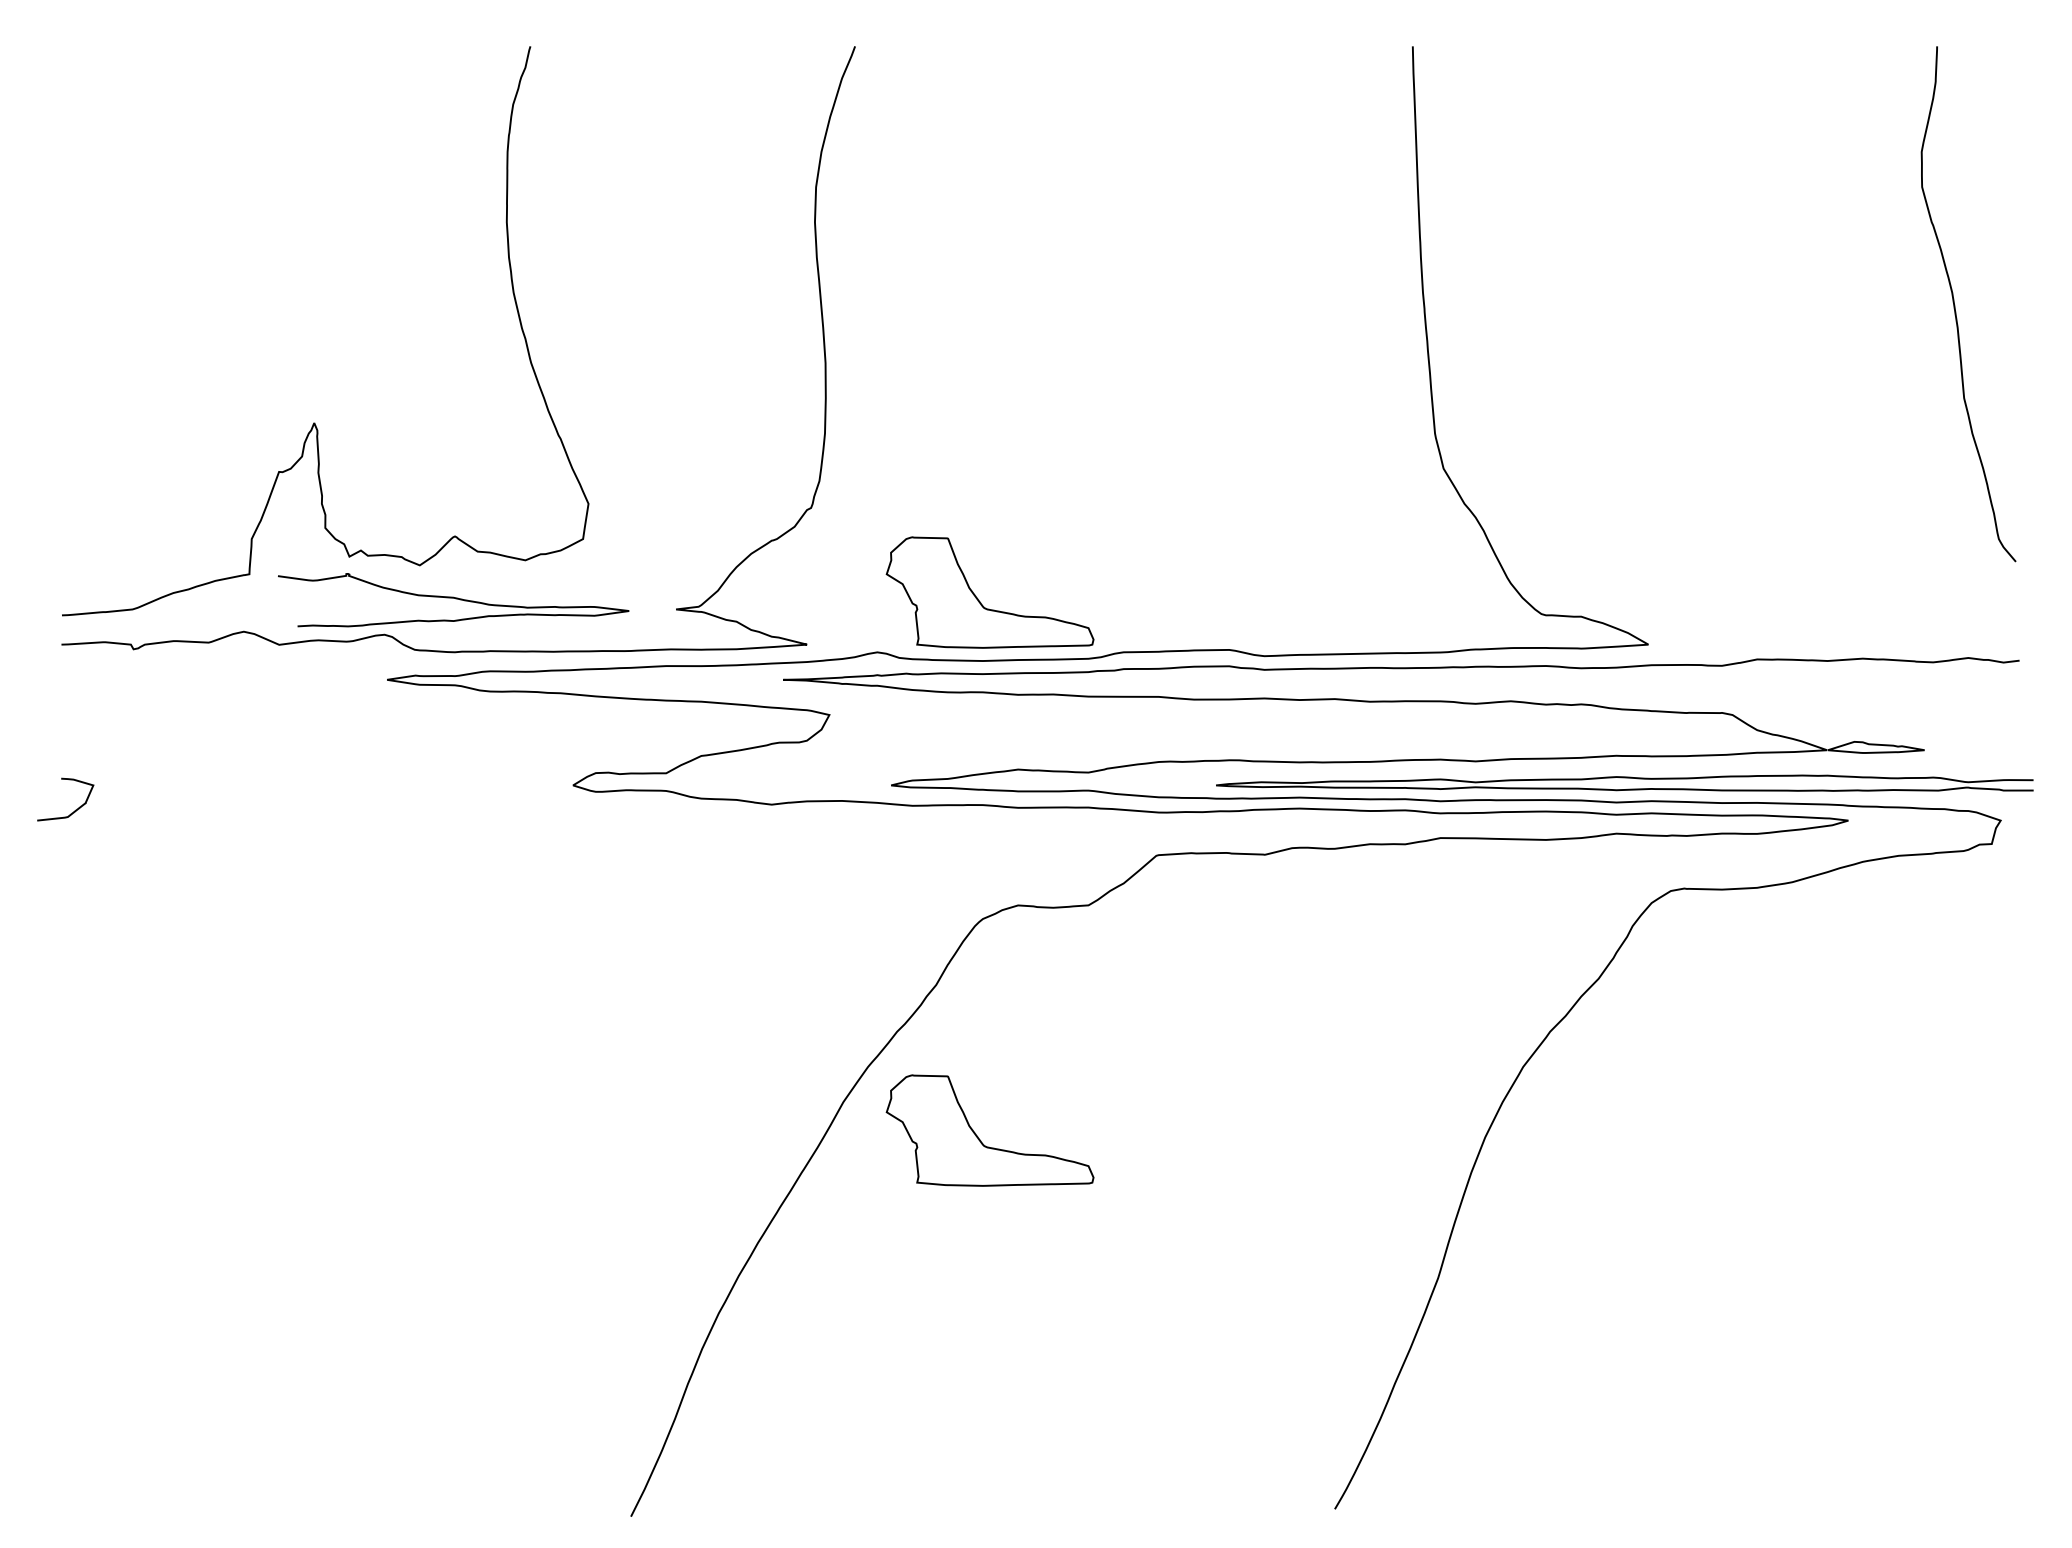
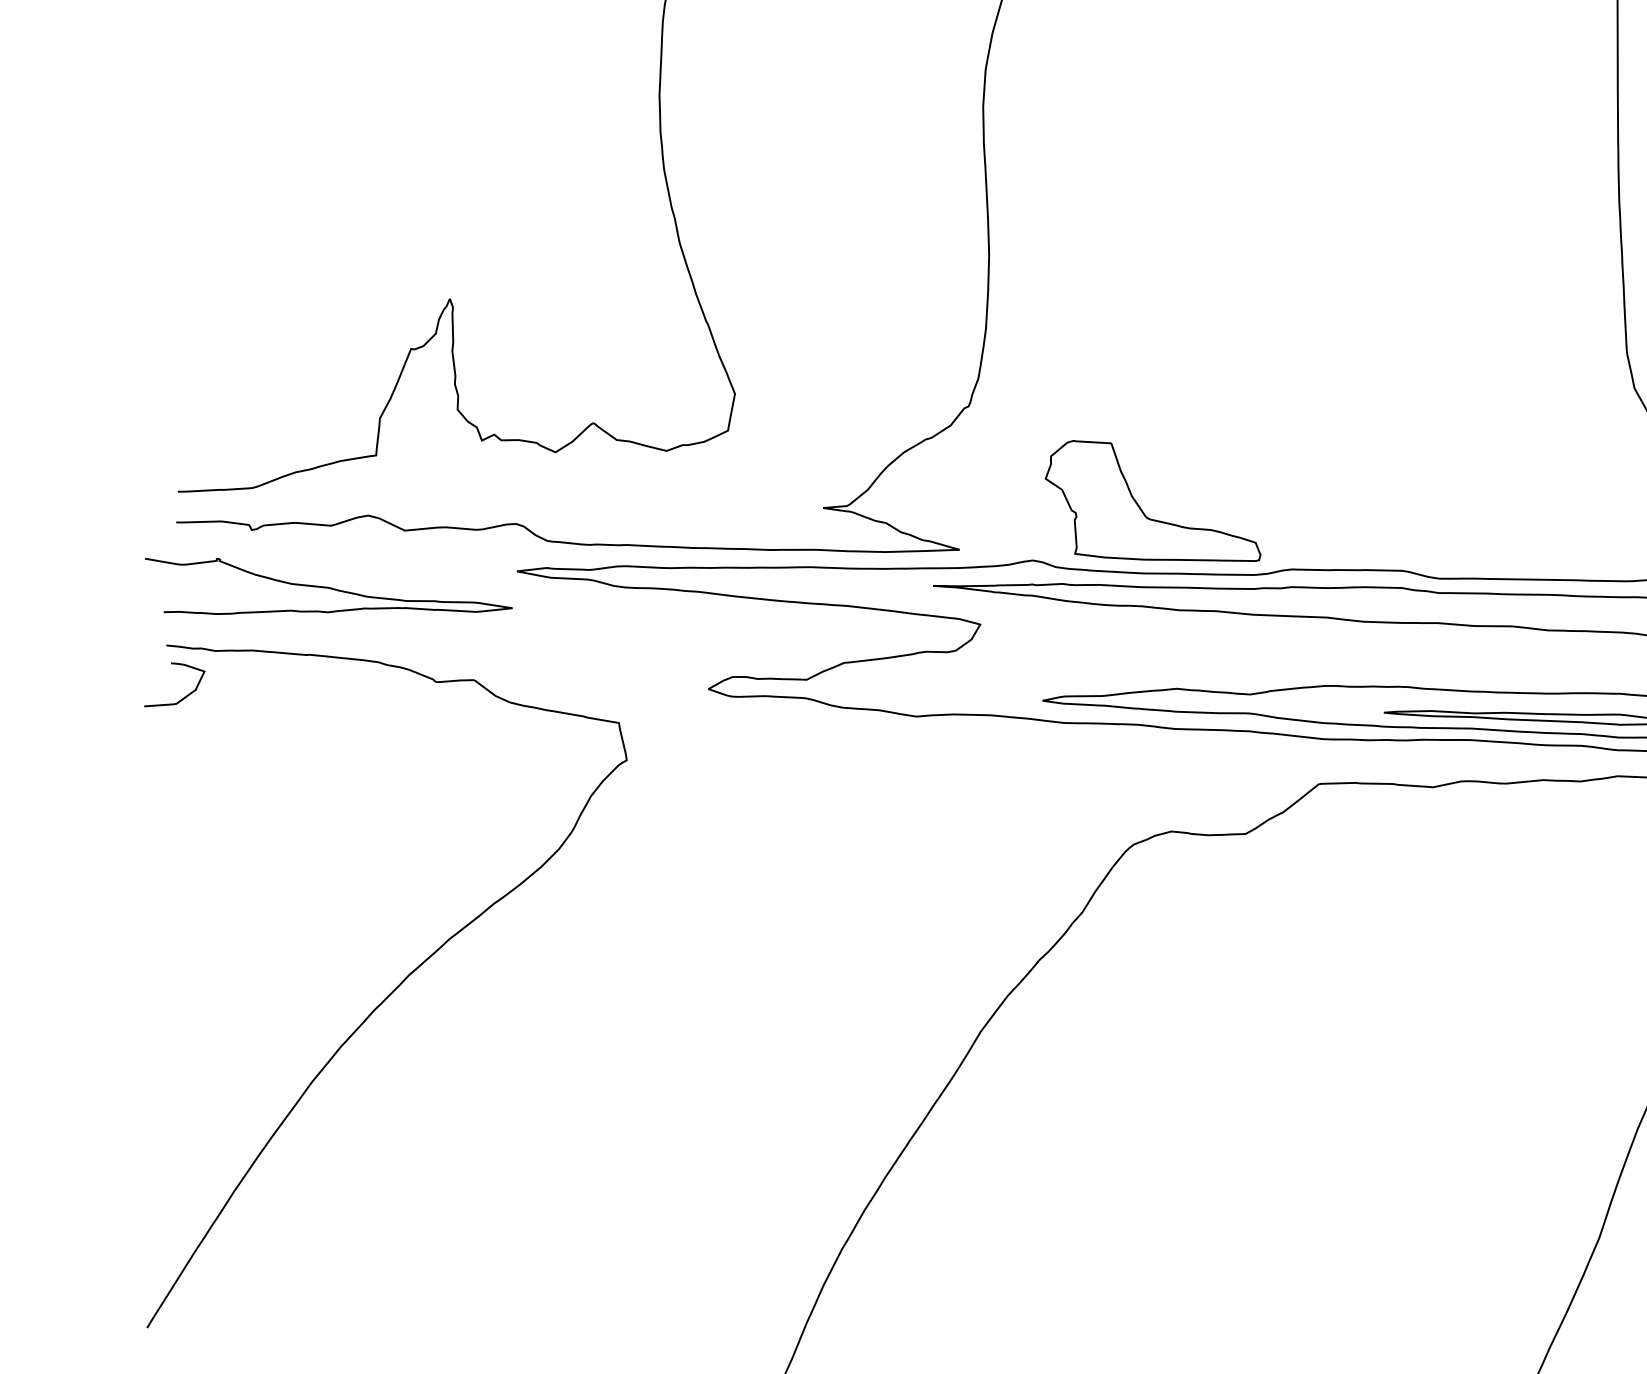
curve: (453, 598) -> (328, 588), moved
curve: (278, 1087) -> (387, 995), added
part: (978, 1136) -> (1121, 1072), removed

